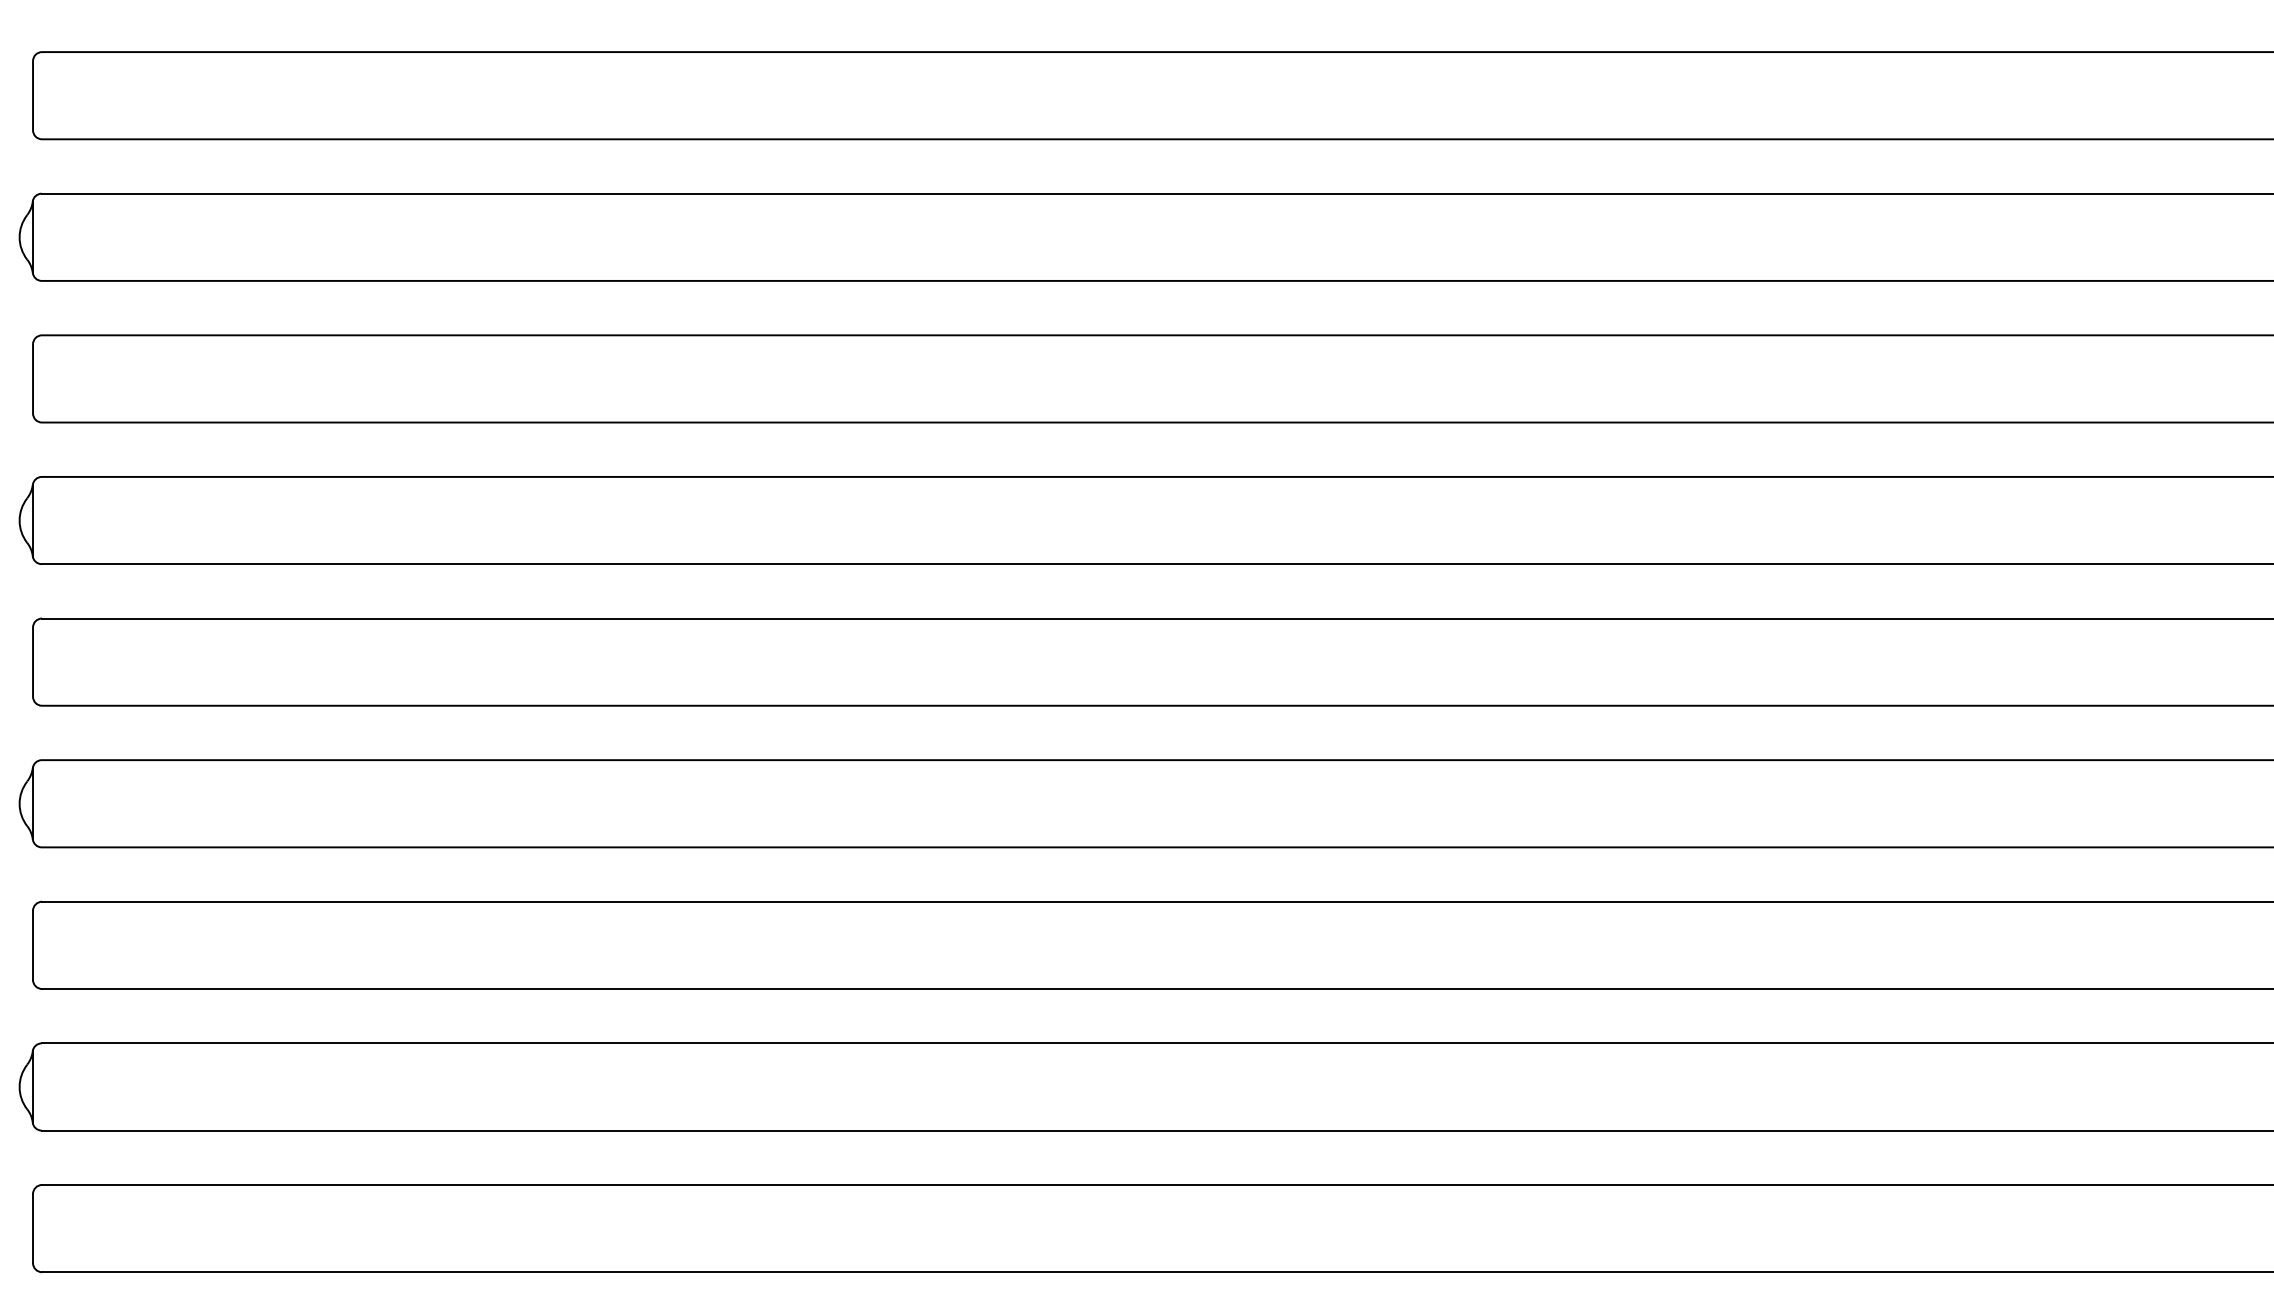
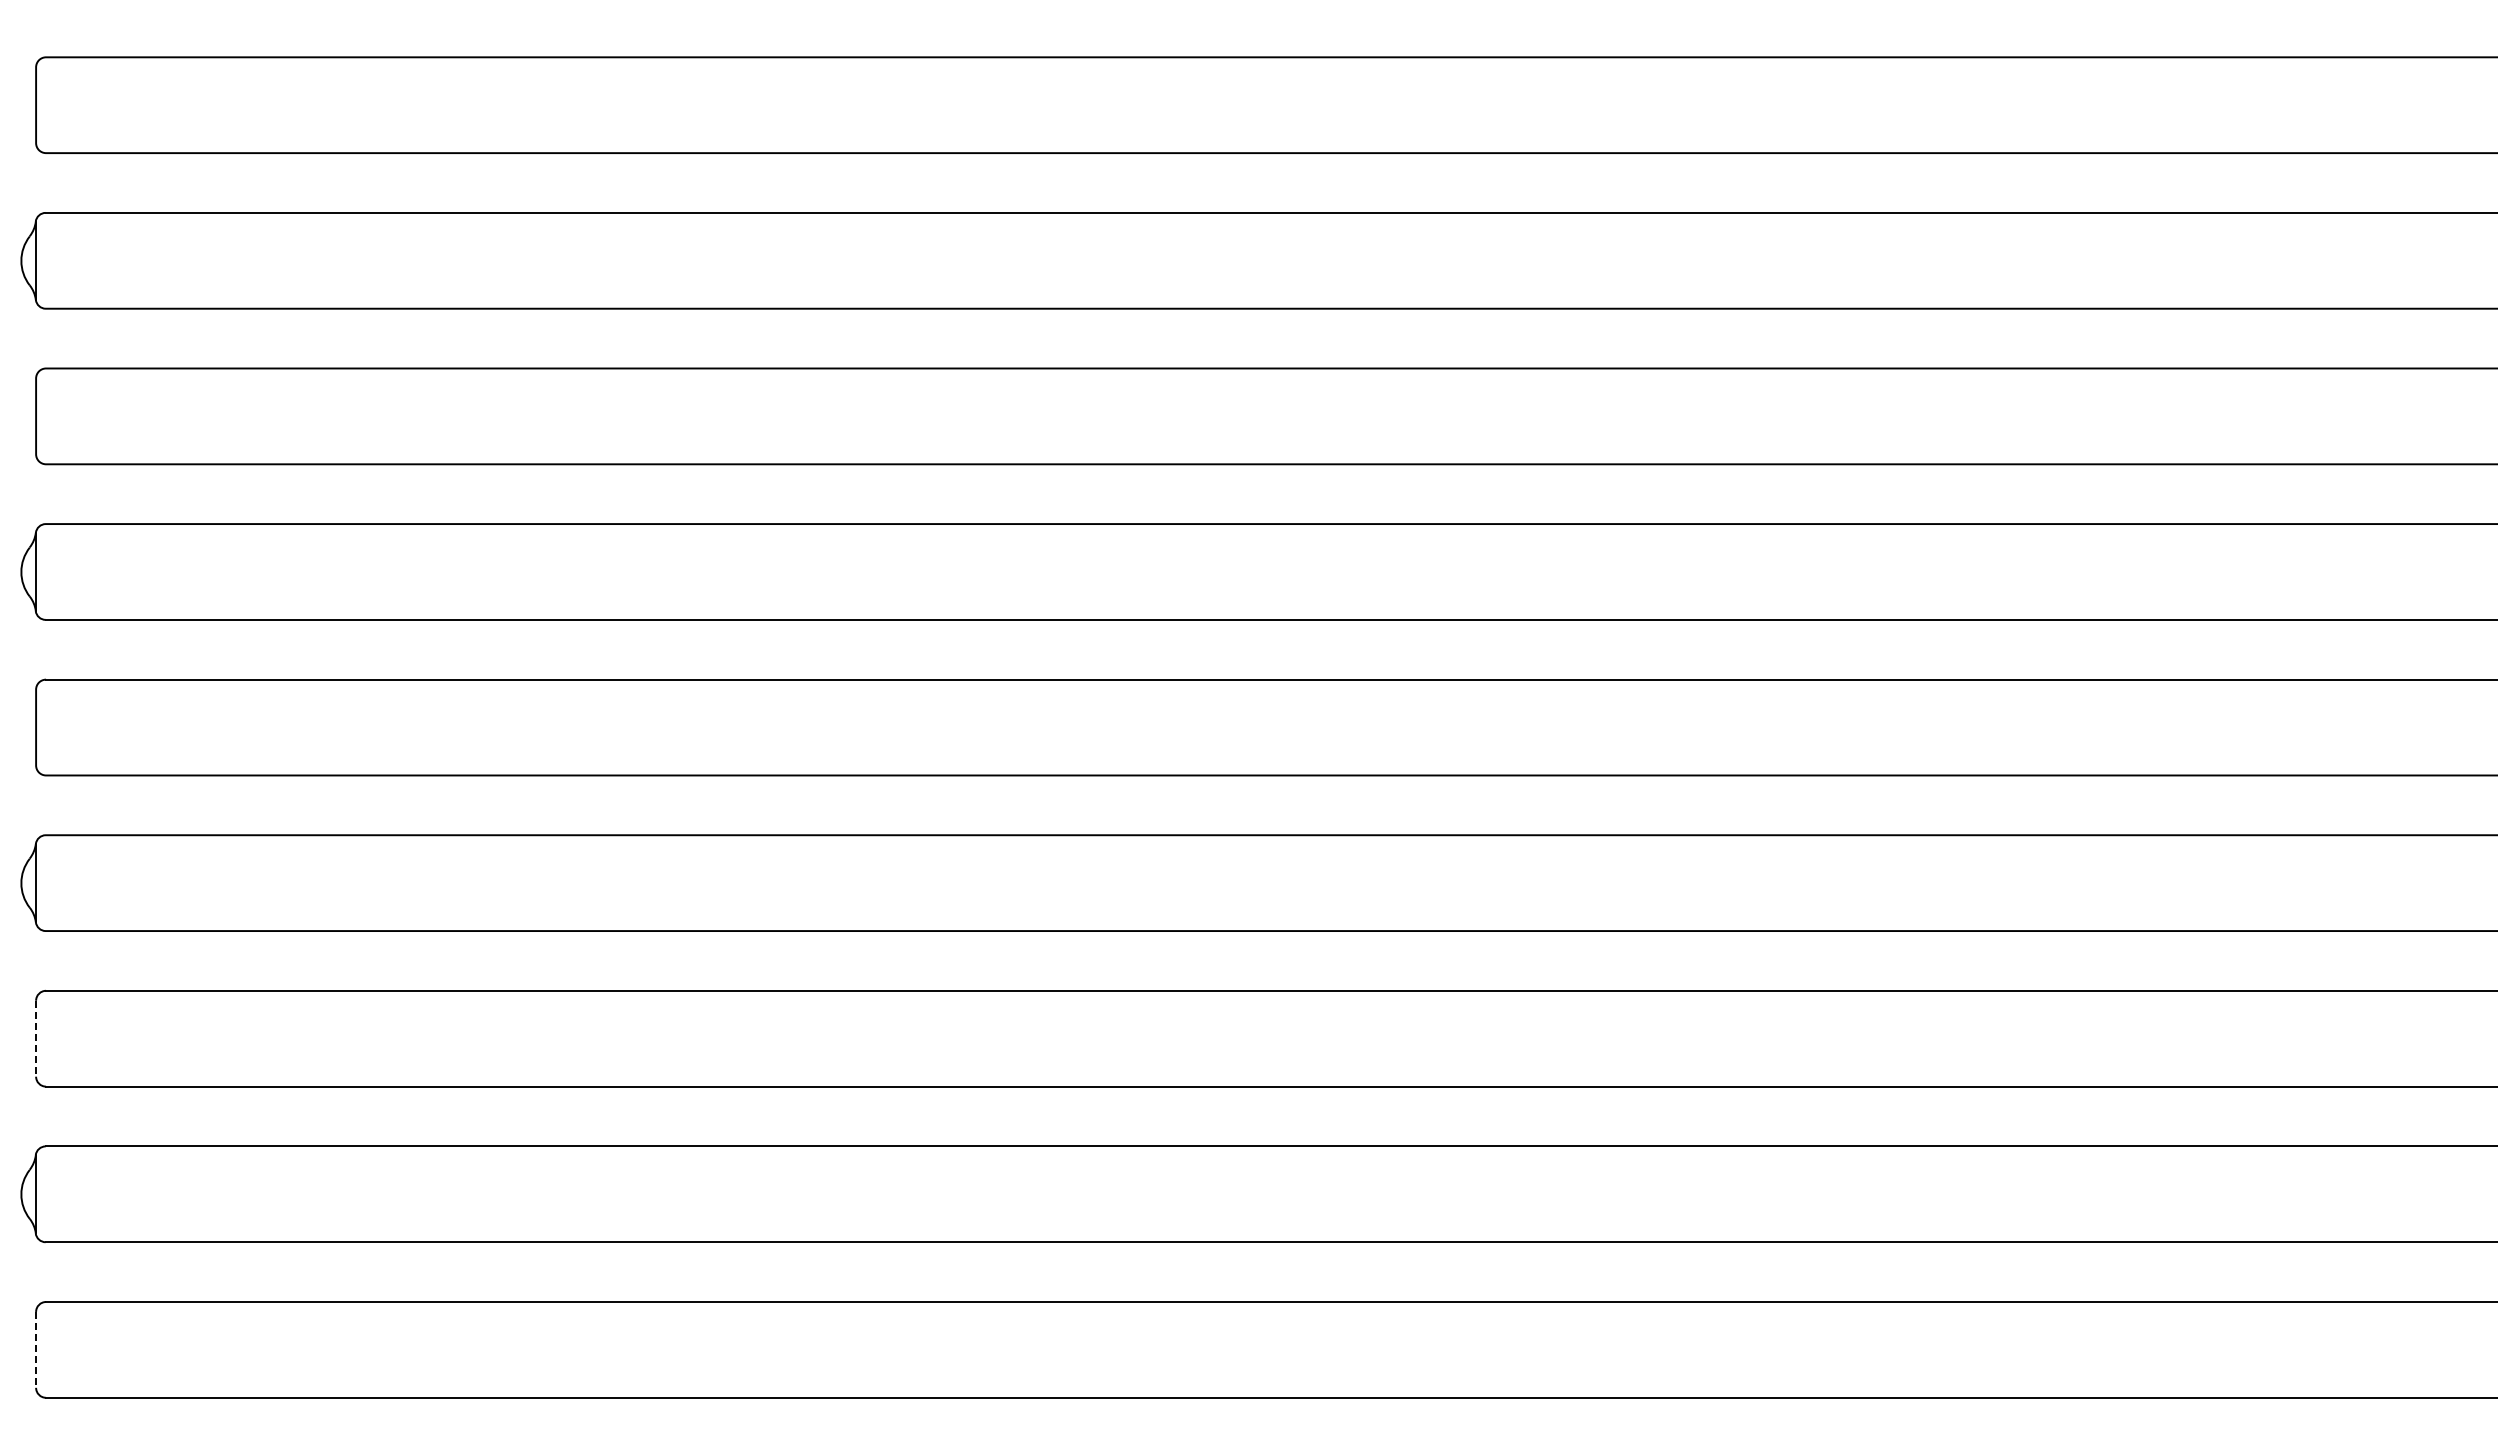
line: (33, 945) -> (36, 1038), solid -> dashed
line: (33, 1228) -> (36, 1349), solid -> dashed

